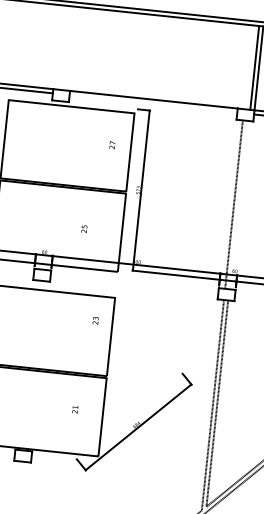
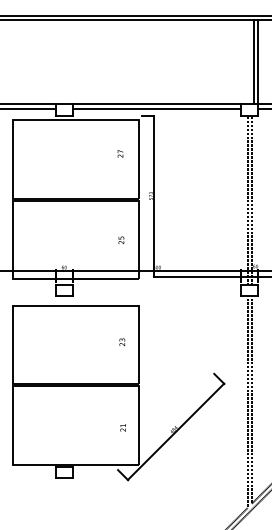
line: (152, 103) -> (156, 108), added
line: (237, 205) -> (251, 200), added
text: (84, 228) -> (121, 239), moved
text: (96, 319) -> (122, 341), moved
text: (74, 409) -> (122, 427), moved

